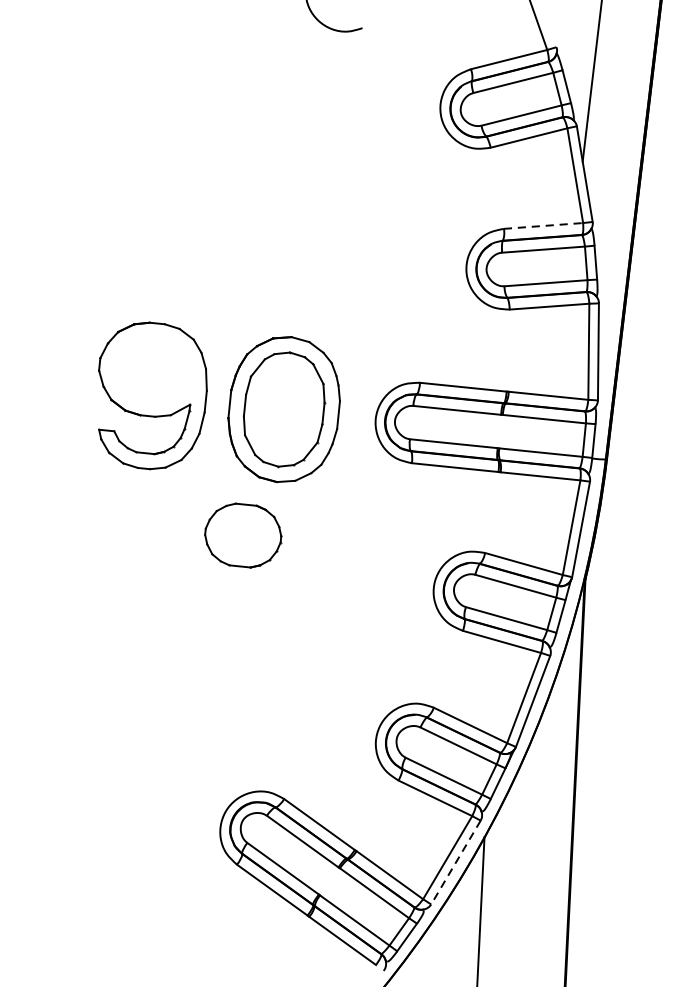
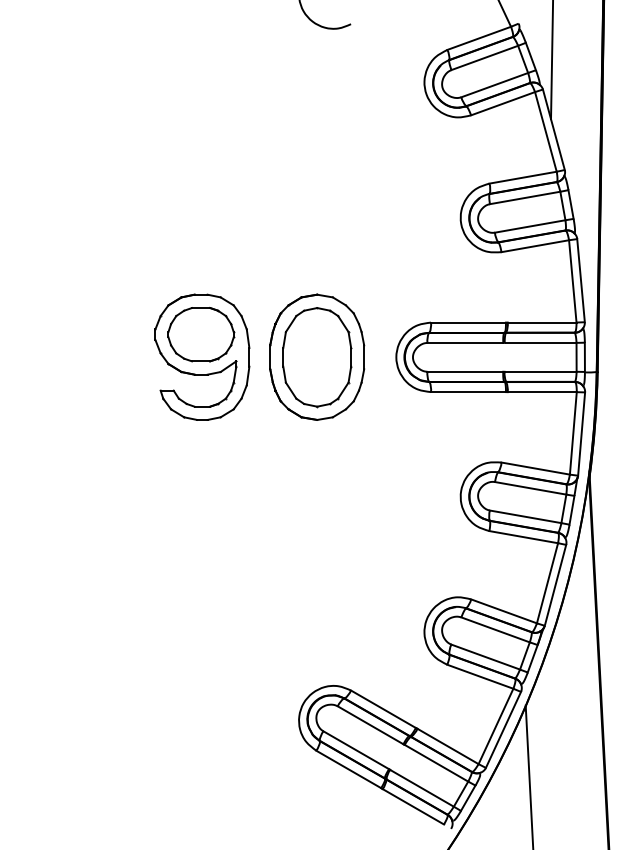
line: (544, 225) -> (523, 177), dashed -> solid
part: (243, 535) -> (201, 334), moved
line: (456, 862) -> (503, 729), dashed -> solid

